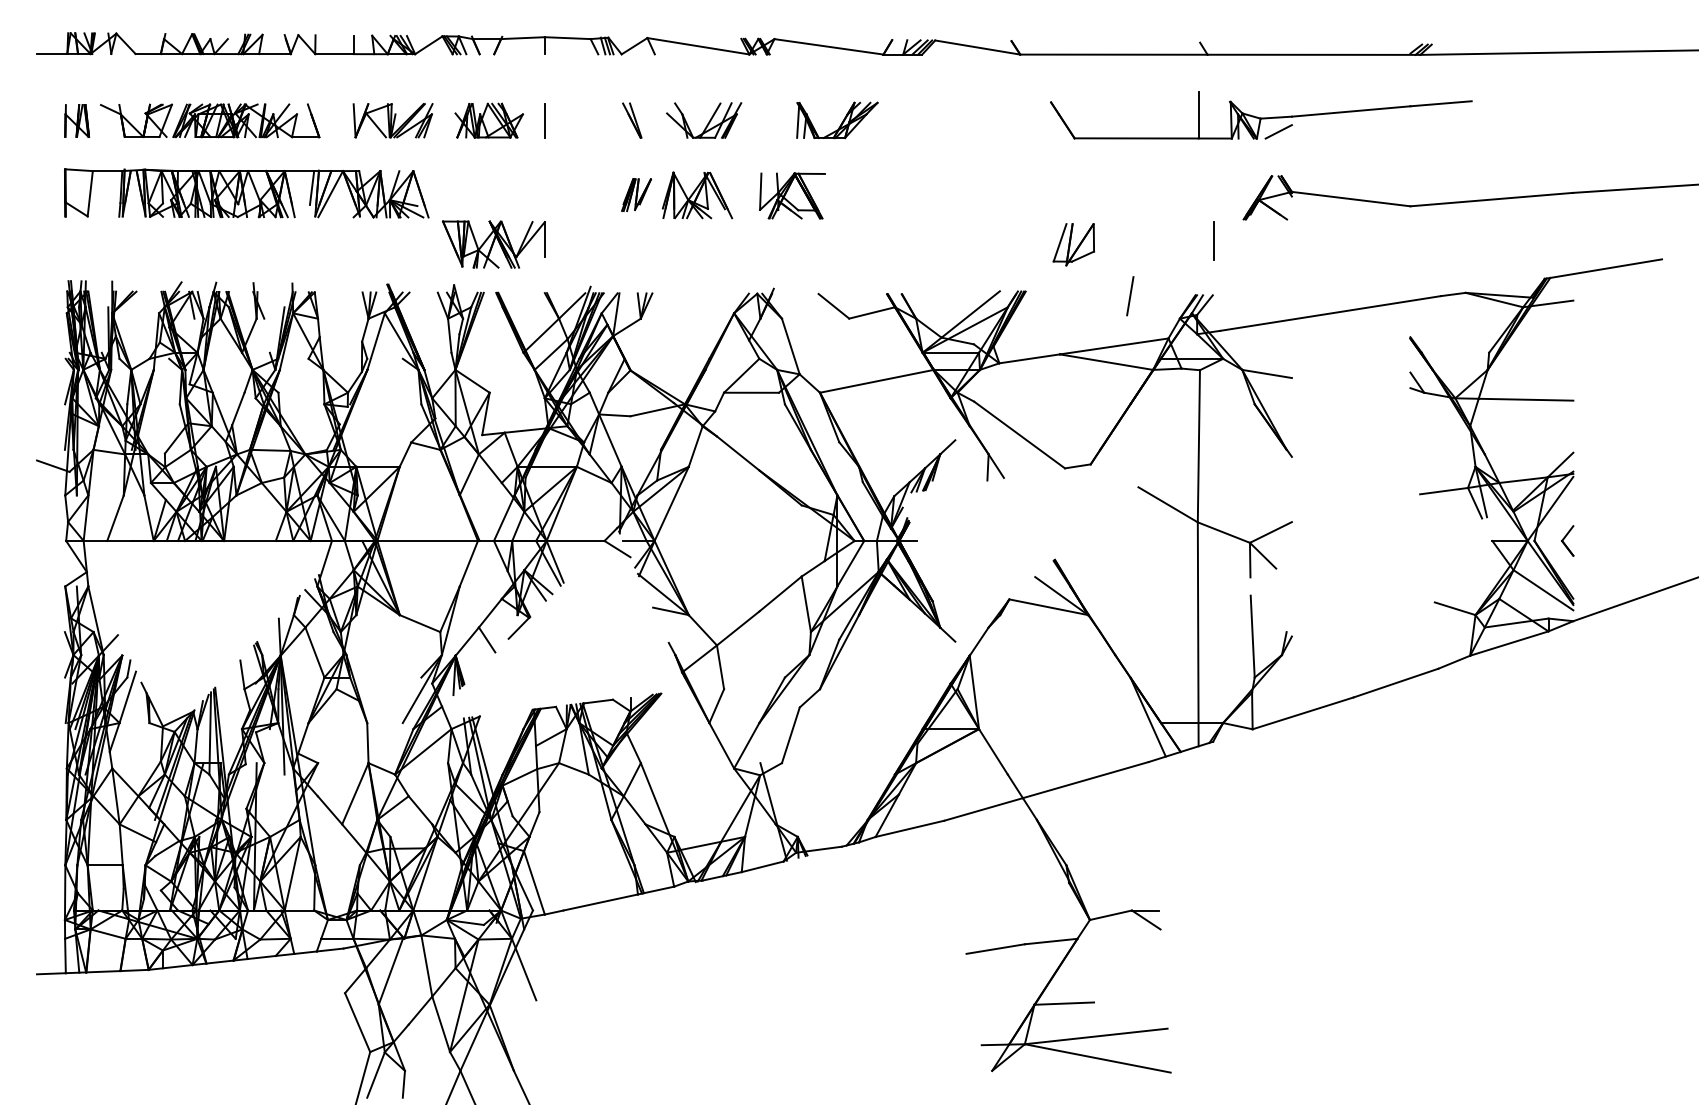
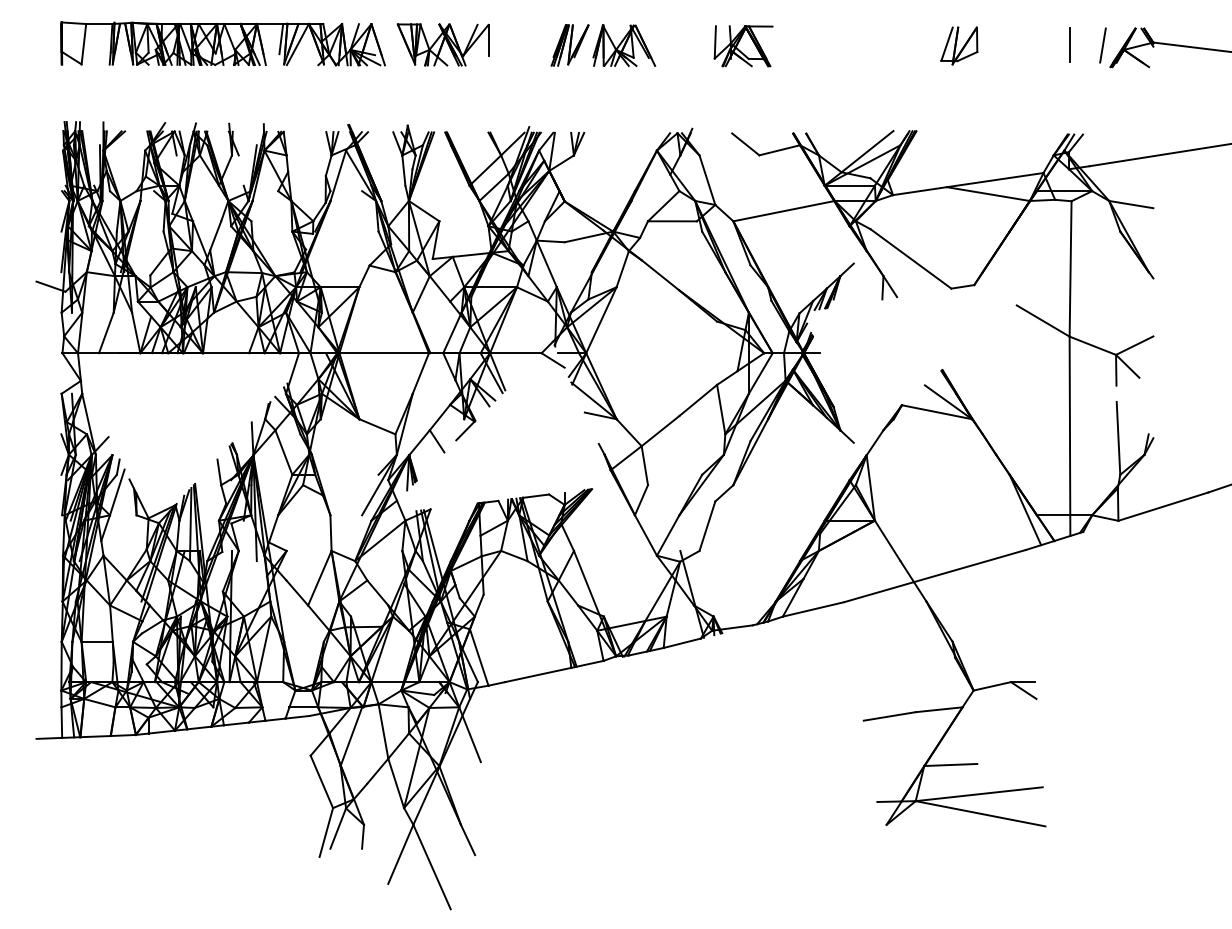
part: (636, 194) -> (570, 44), size x1.43
part: (792, 195) -> (743, 45), moved
line: (1213, 240) -> (1070, 44), moved
part: (493, 244) -> (442, 44), moved
part: (1073, 244) -> (958, 45), moved
line: (1130, 296) -> (1103, 45), moved

